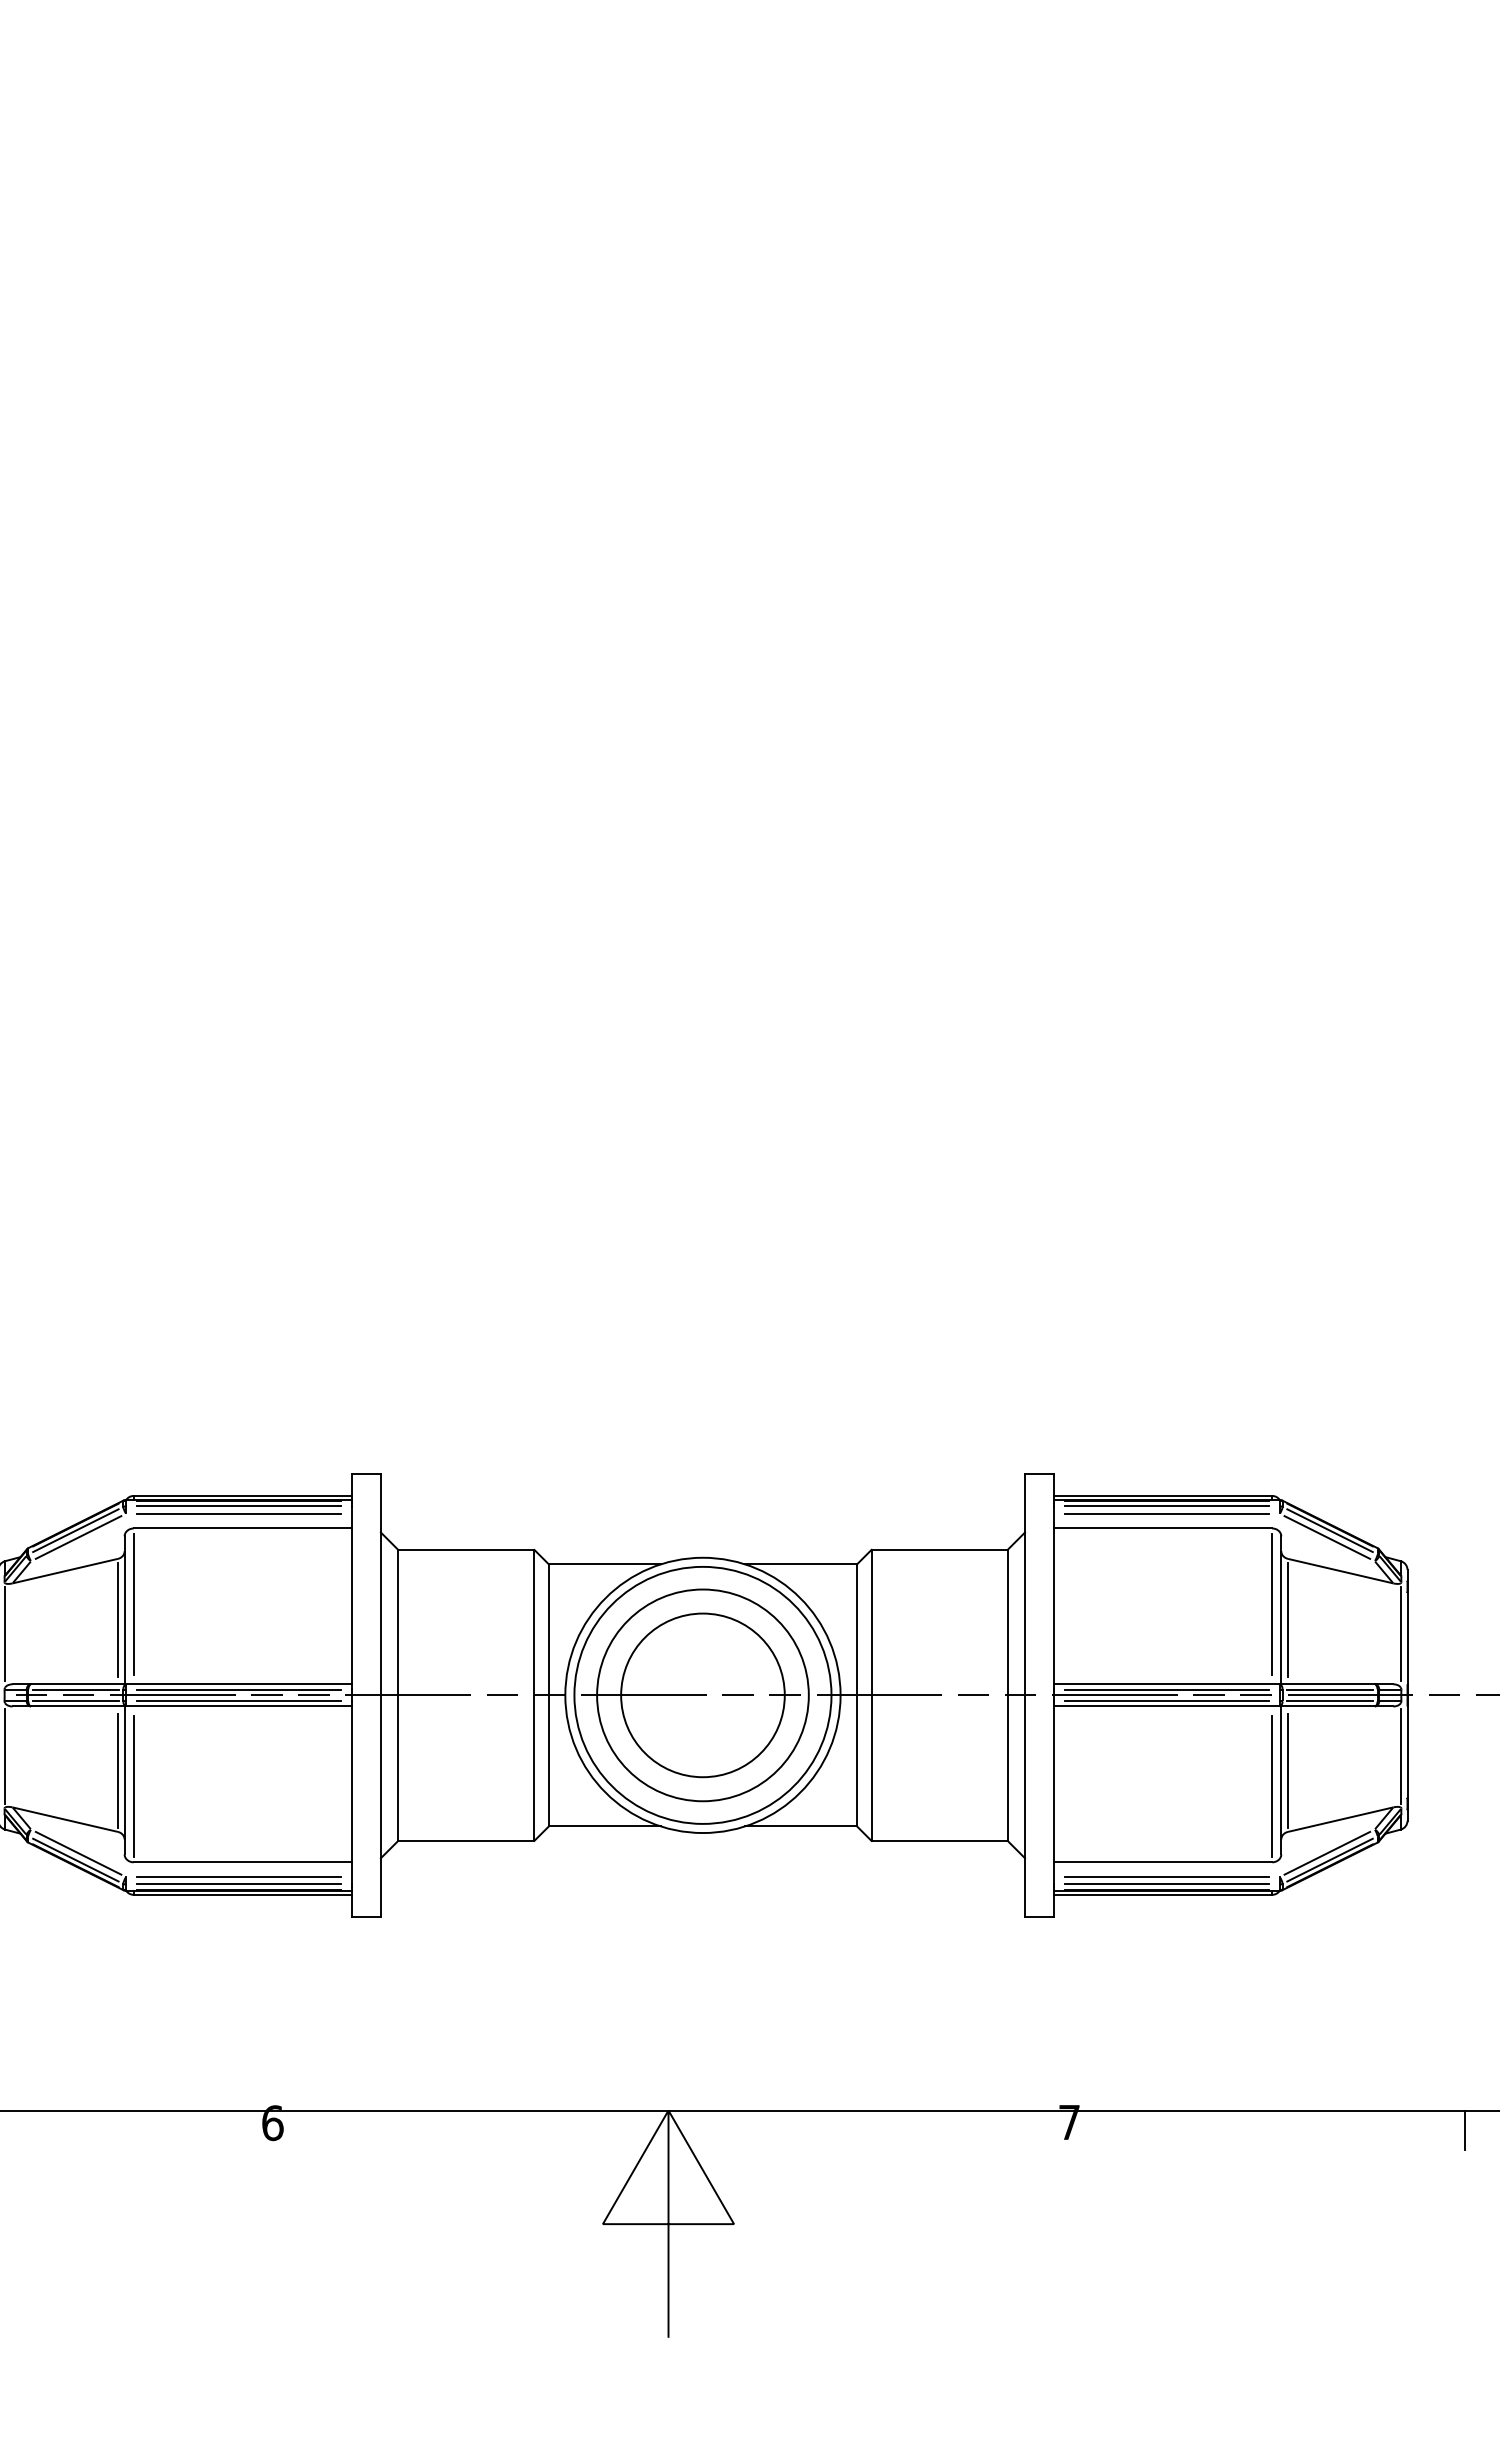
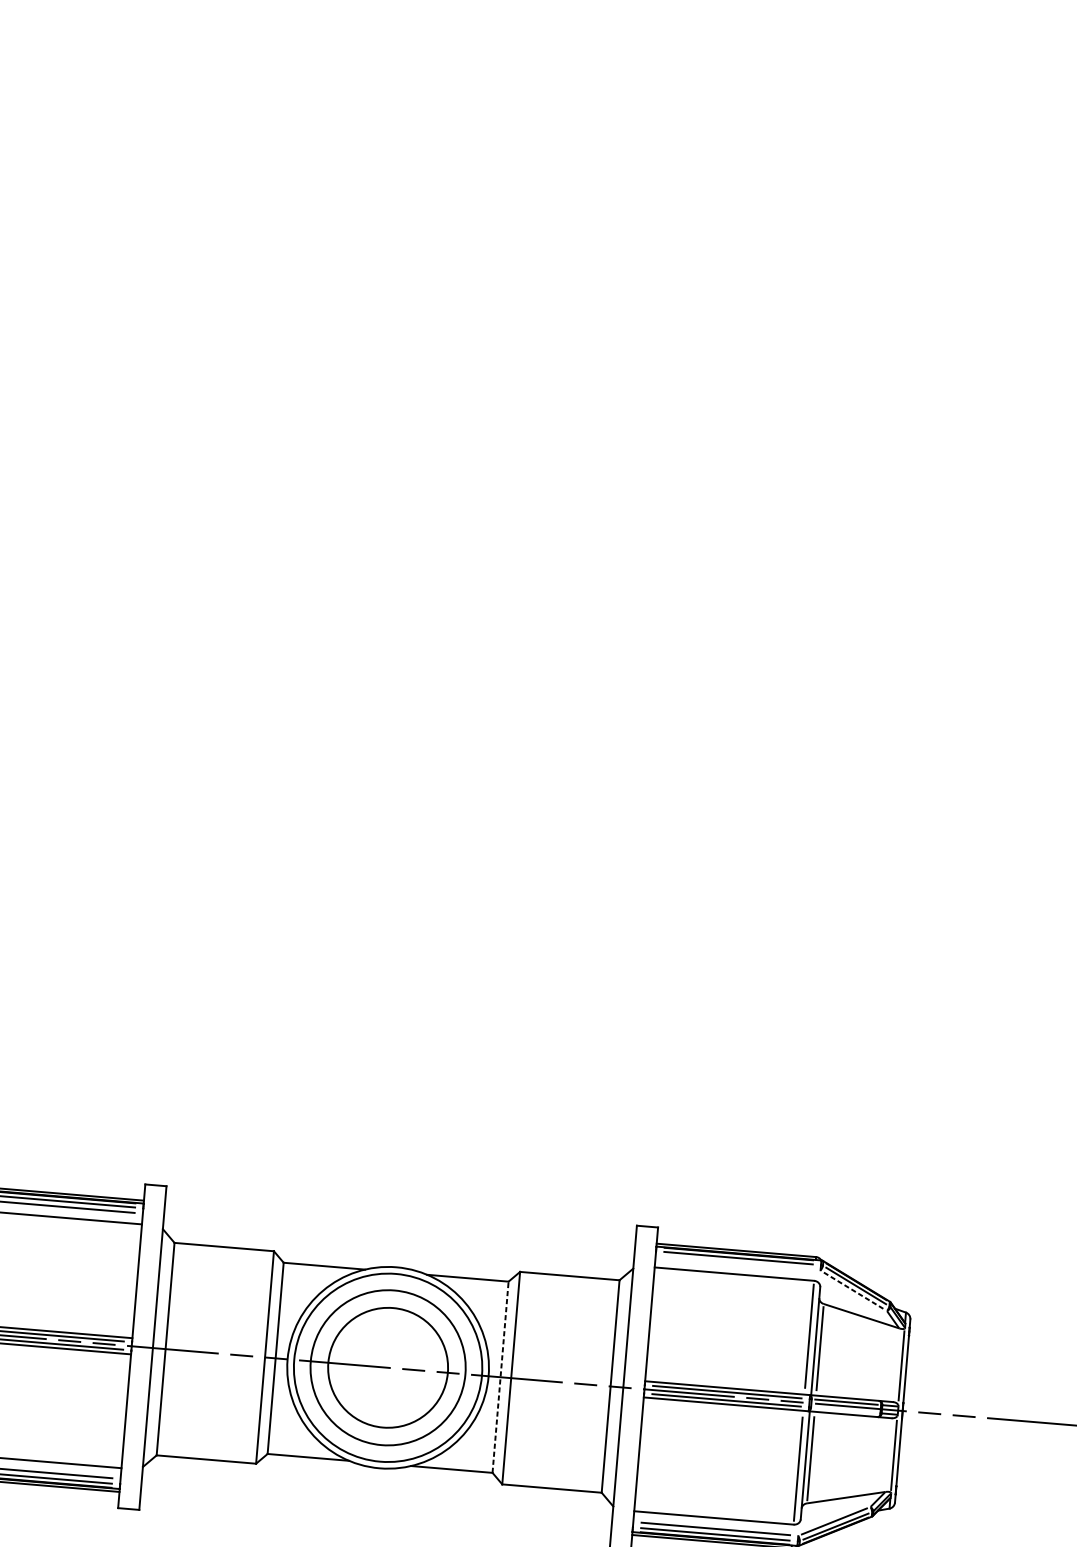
line: (1166, 1513) -> (737, 1263), removed
line: (1327, 1537) -> (853, 1290), solid -> dashed
line: (856, 1695) -> (500, 1377), solid -> dashed
line: (1329, 1701) -> (845, 1410), removed

